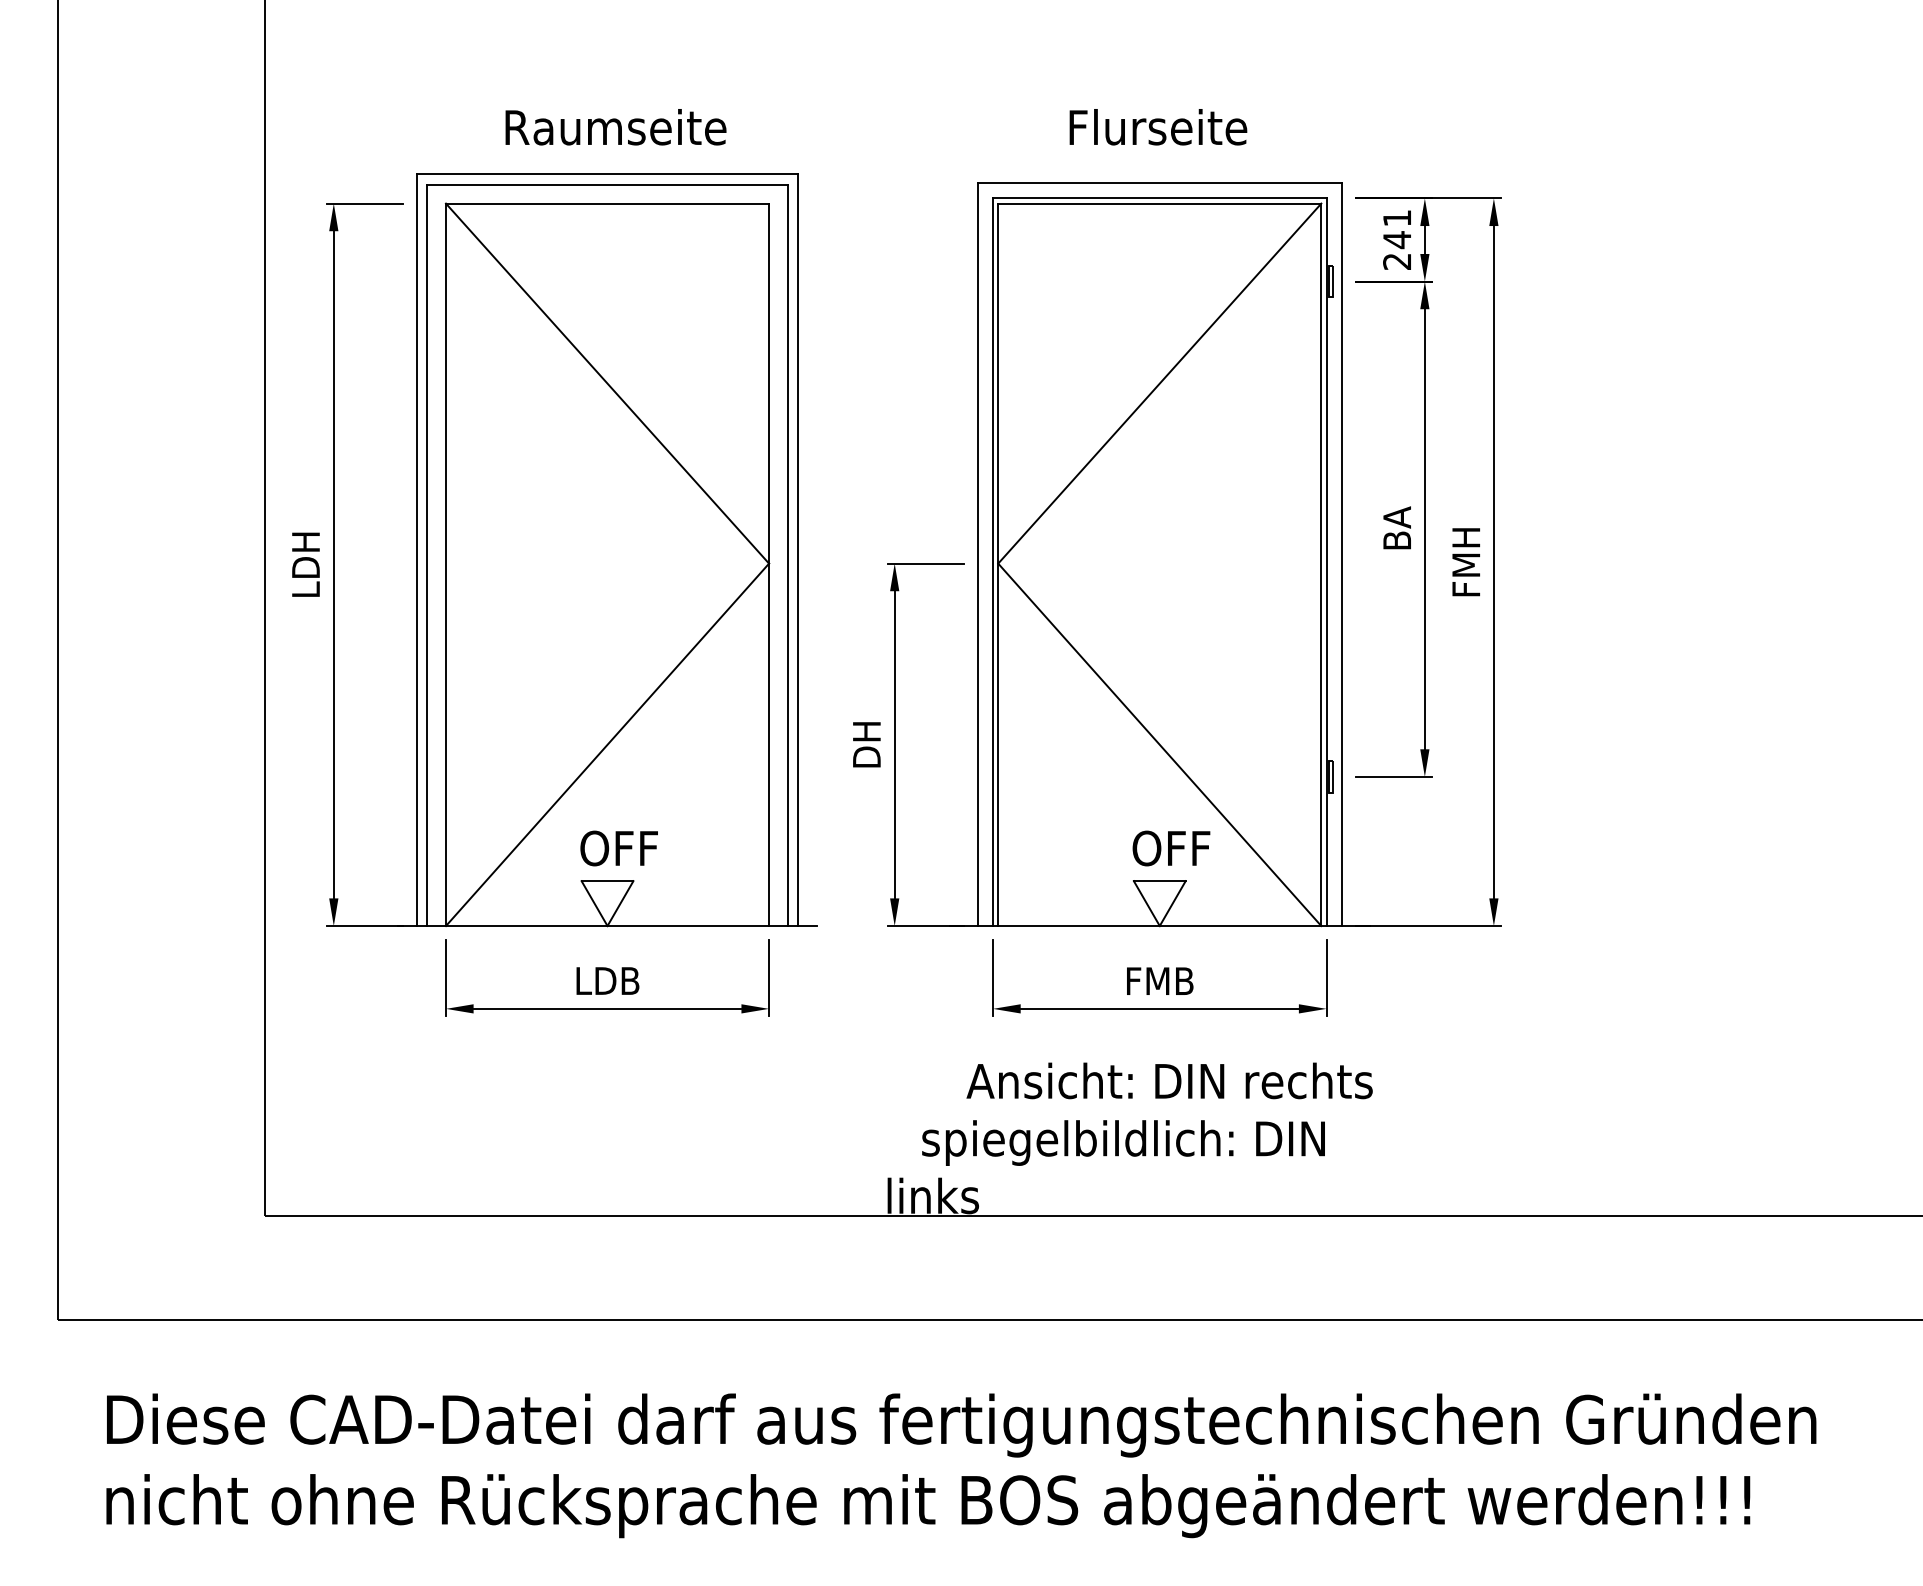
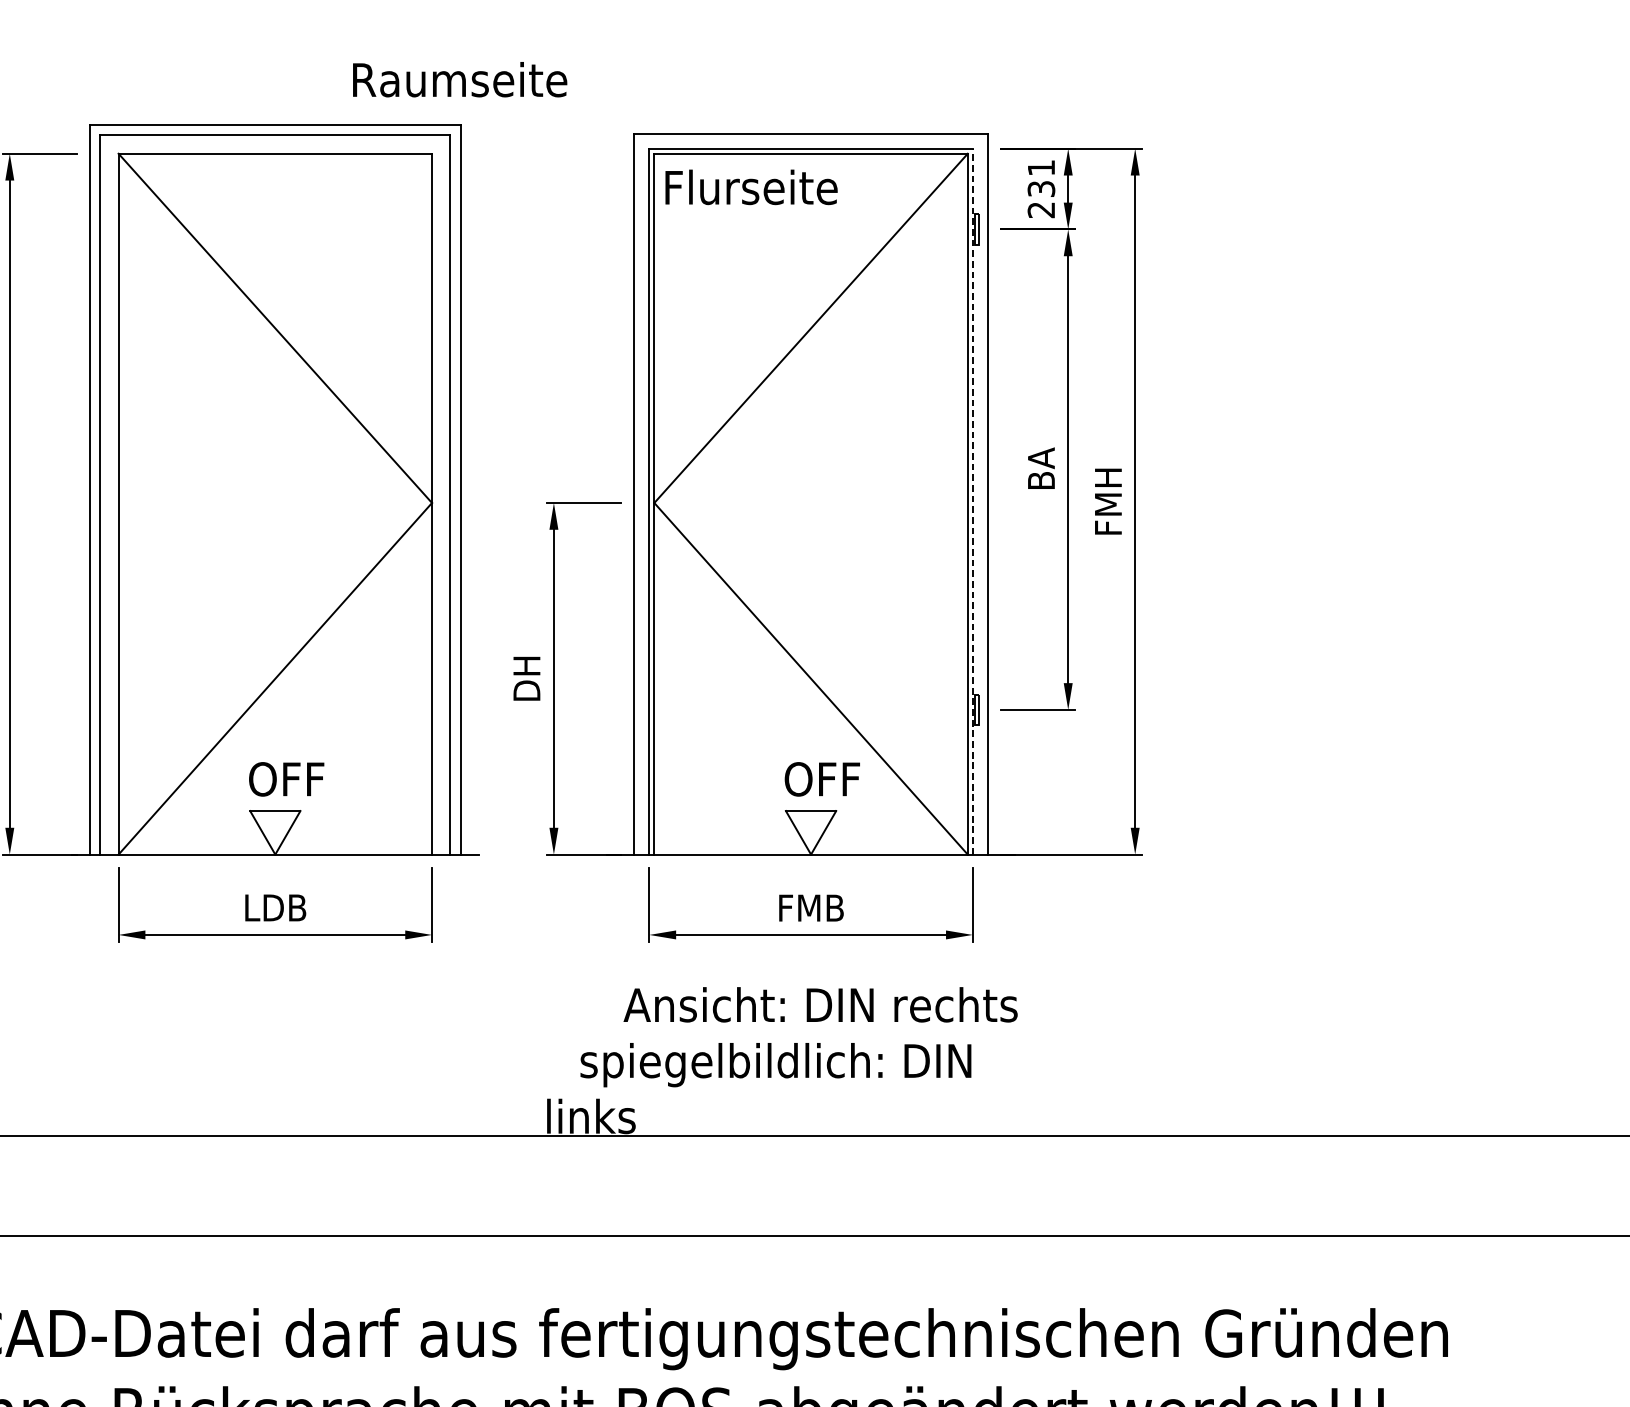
text: (615, 127) -> (459, 79), moved
text: (1158, 127) -> (751, 187), moved
text: (1397, 240) -> (1041, 189), 241 -> 231
line: (1326, 562) -> (972, 501), solid -> dashed

